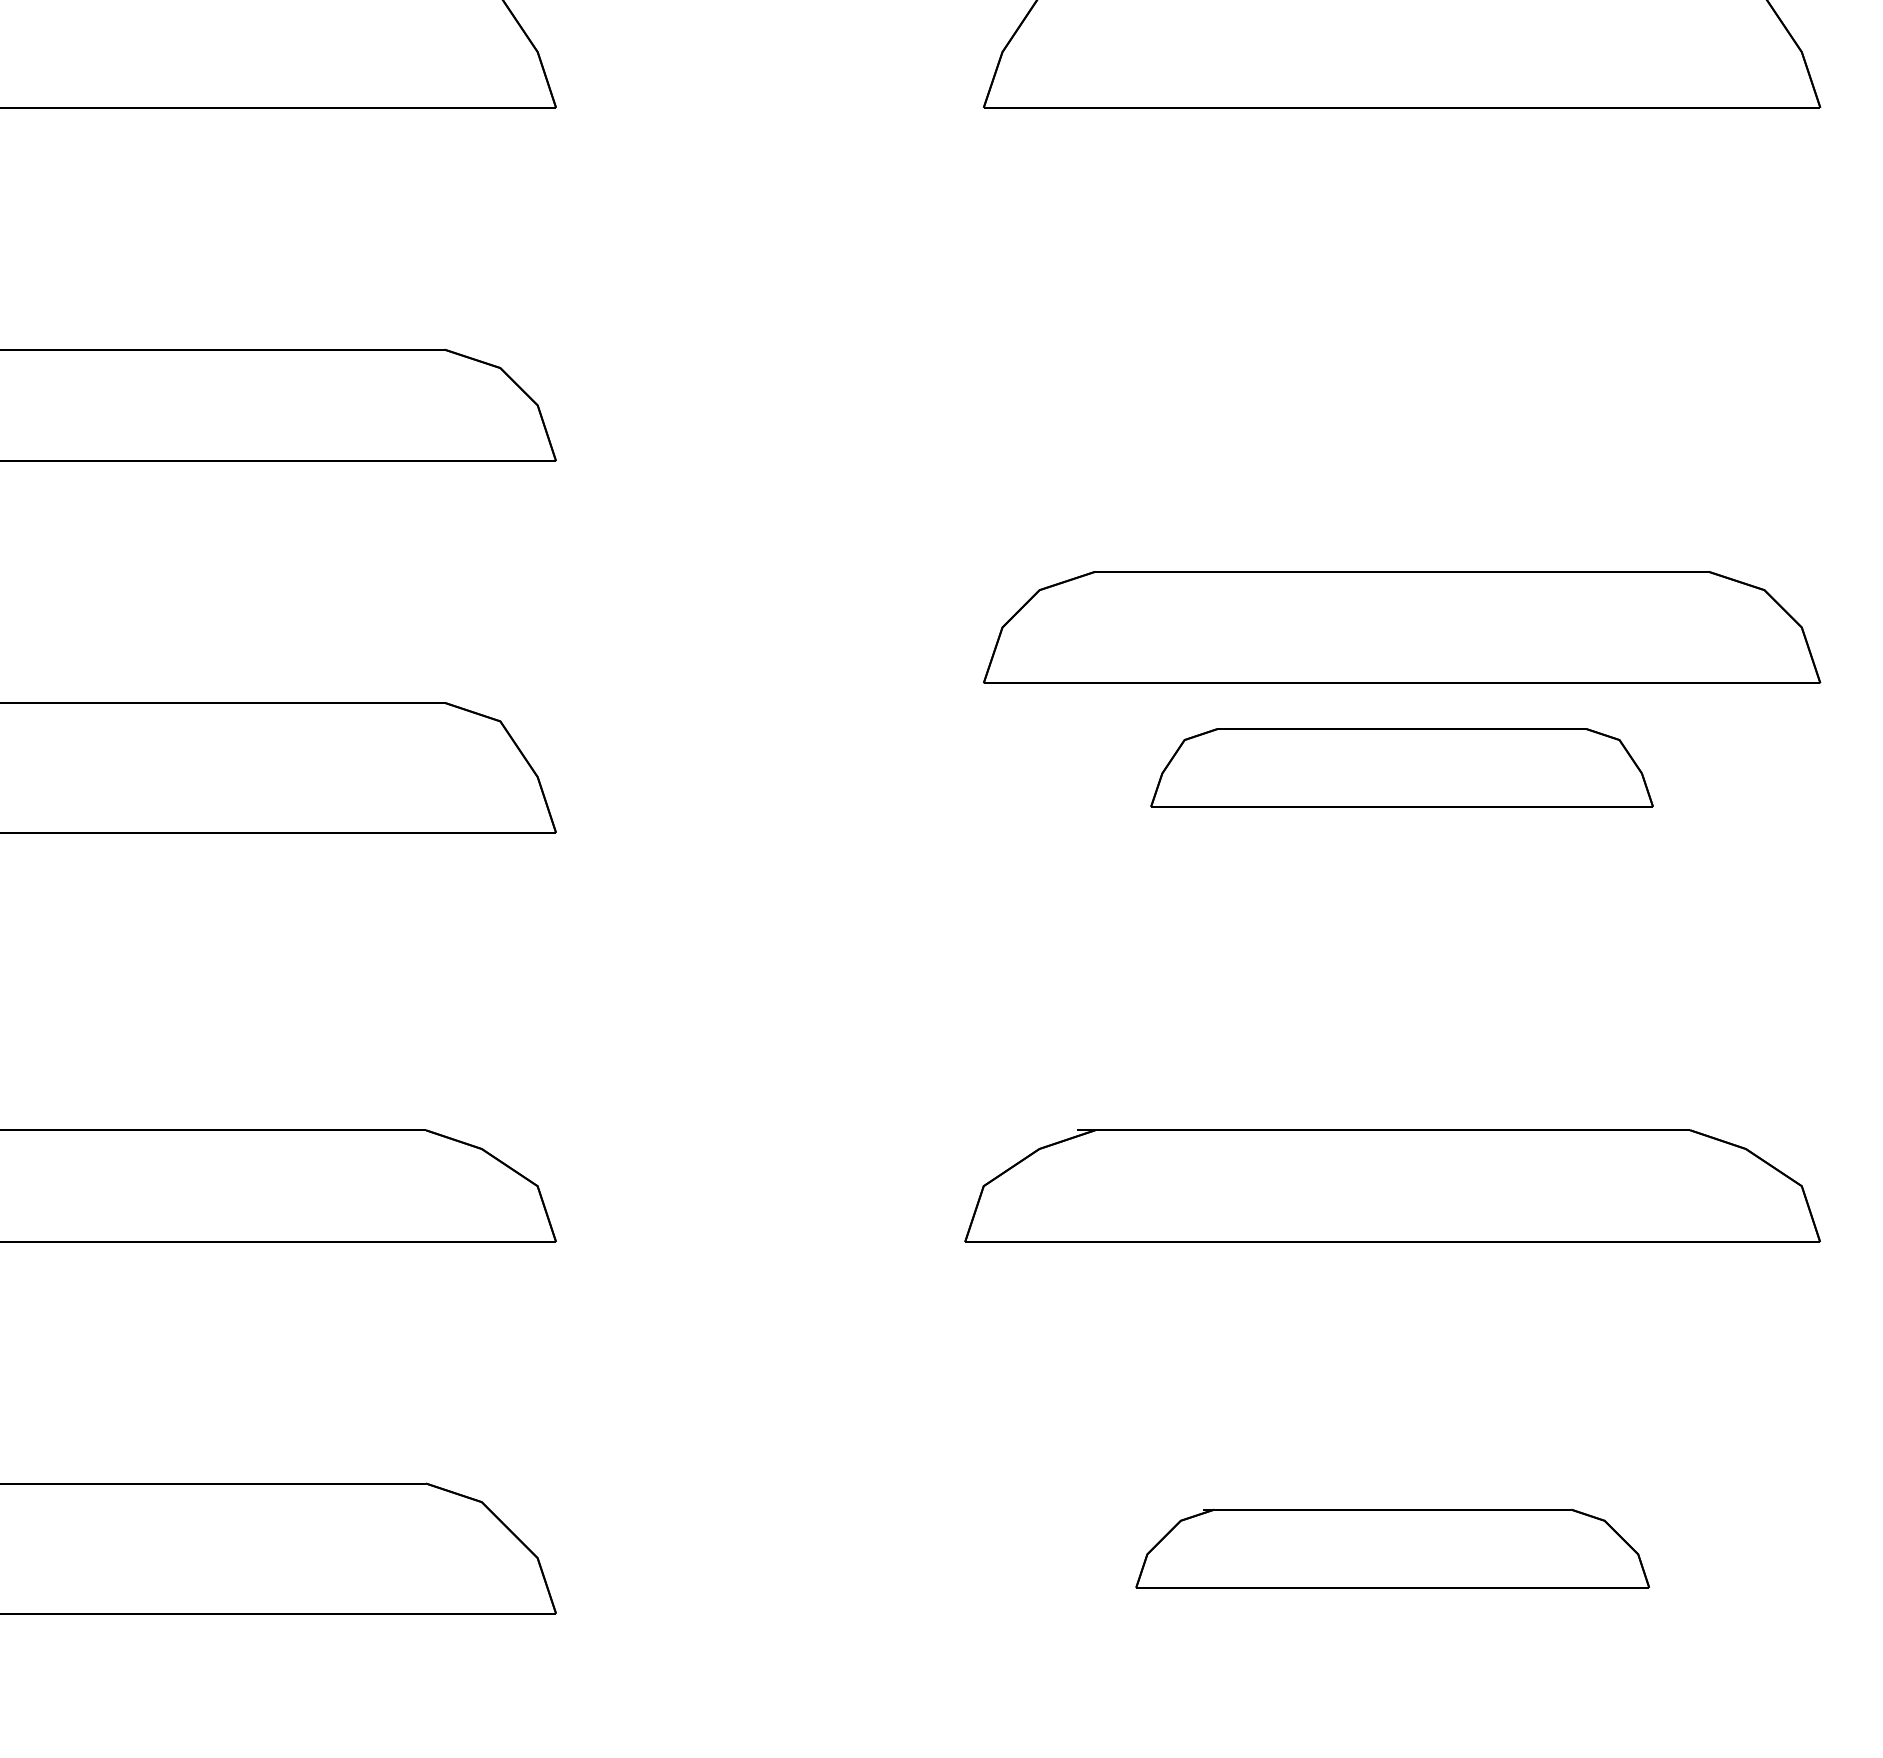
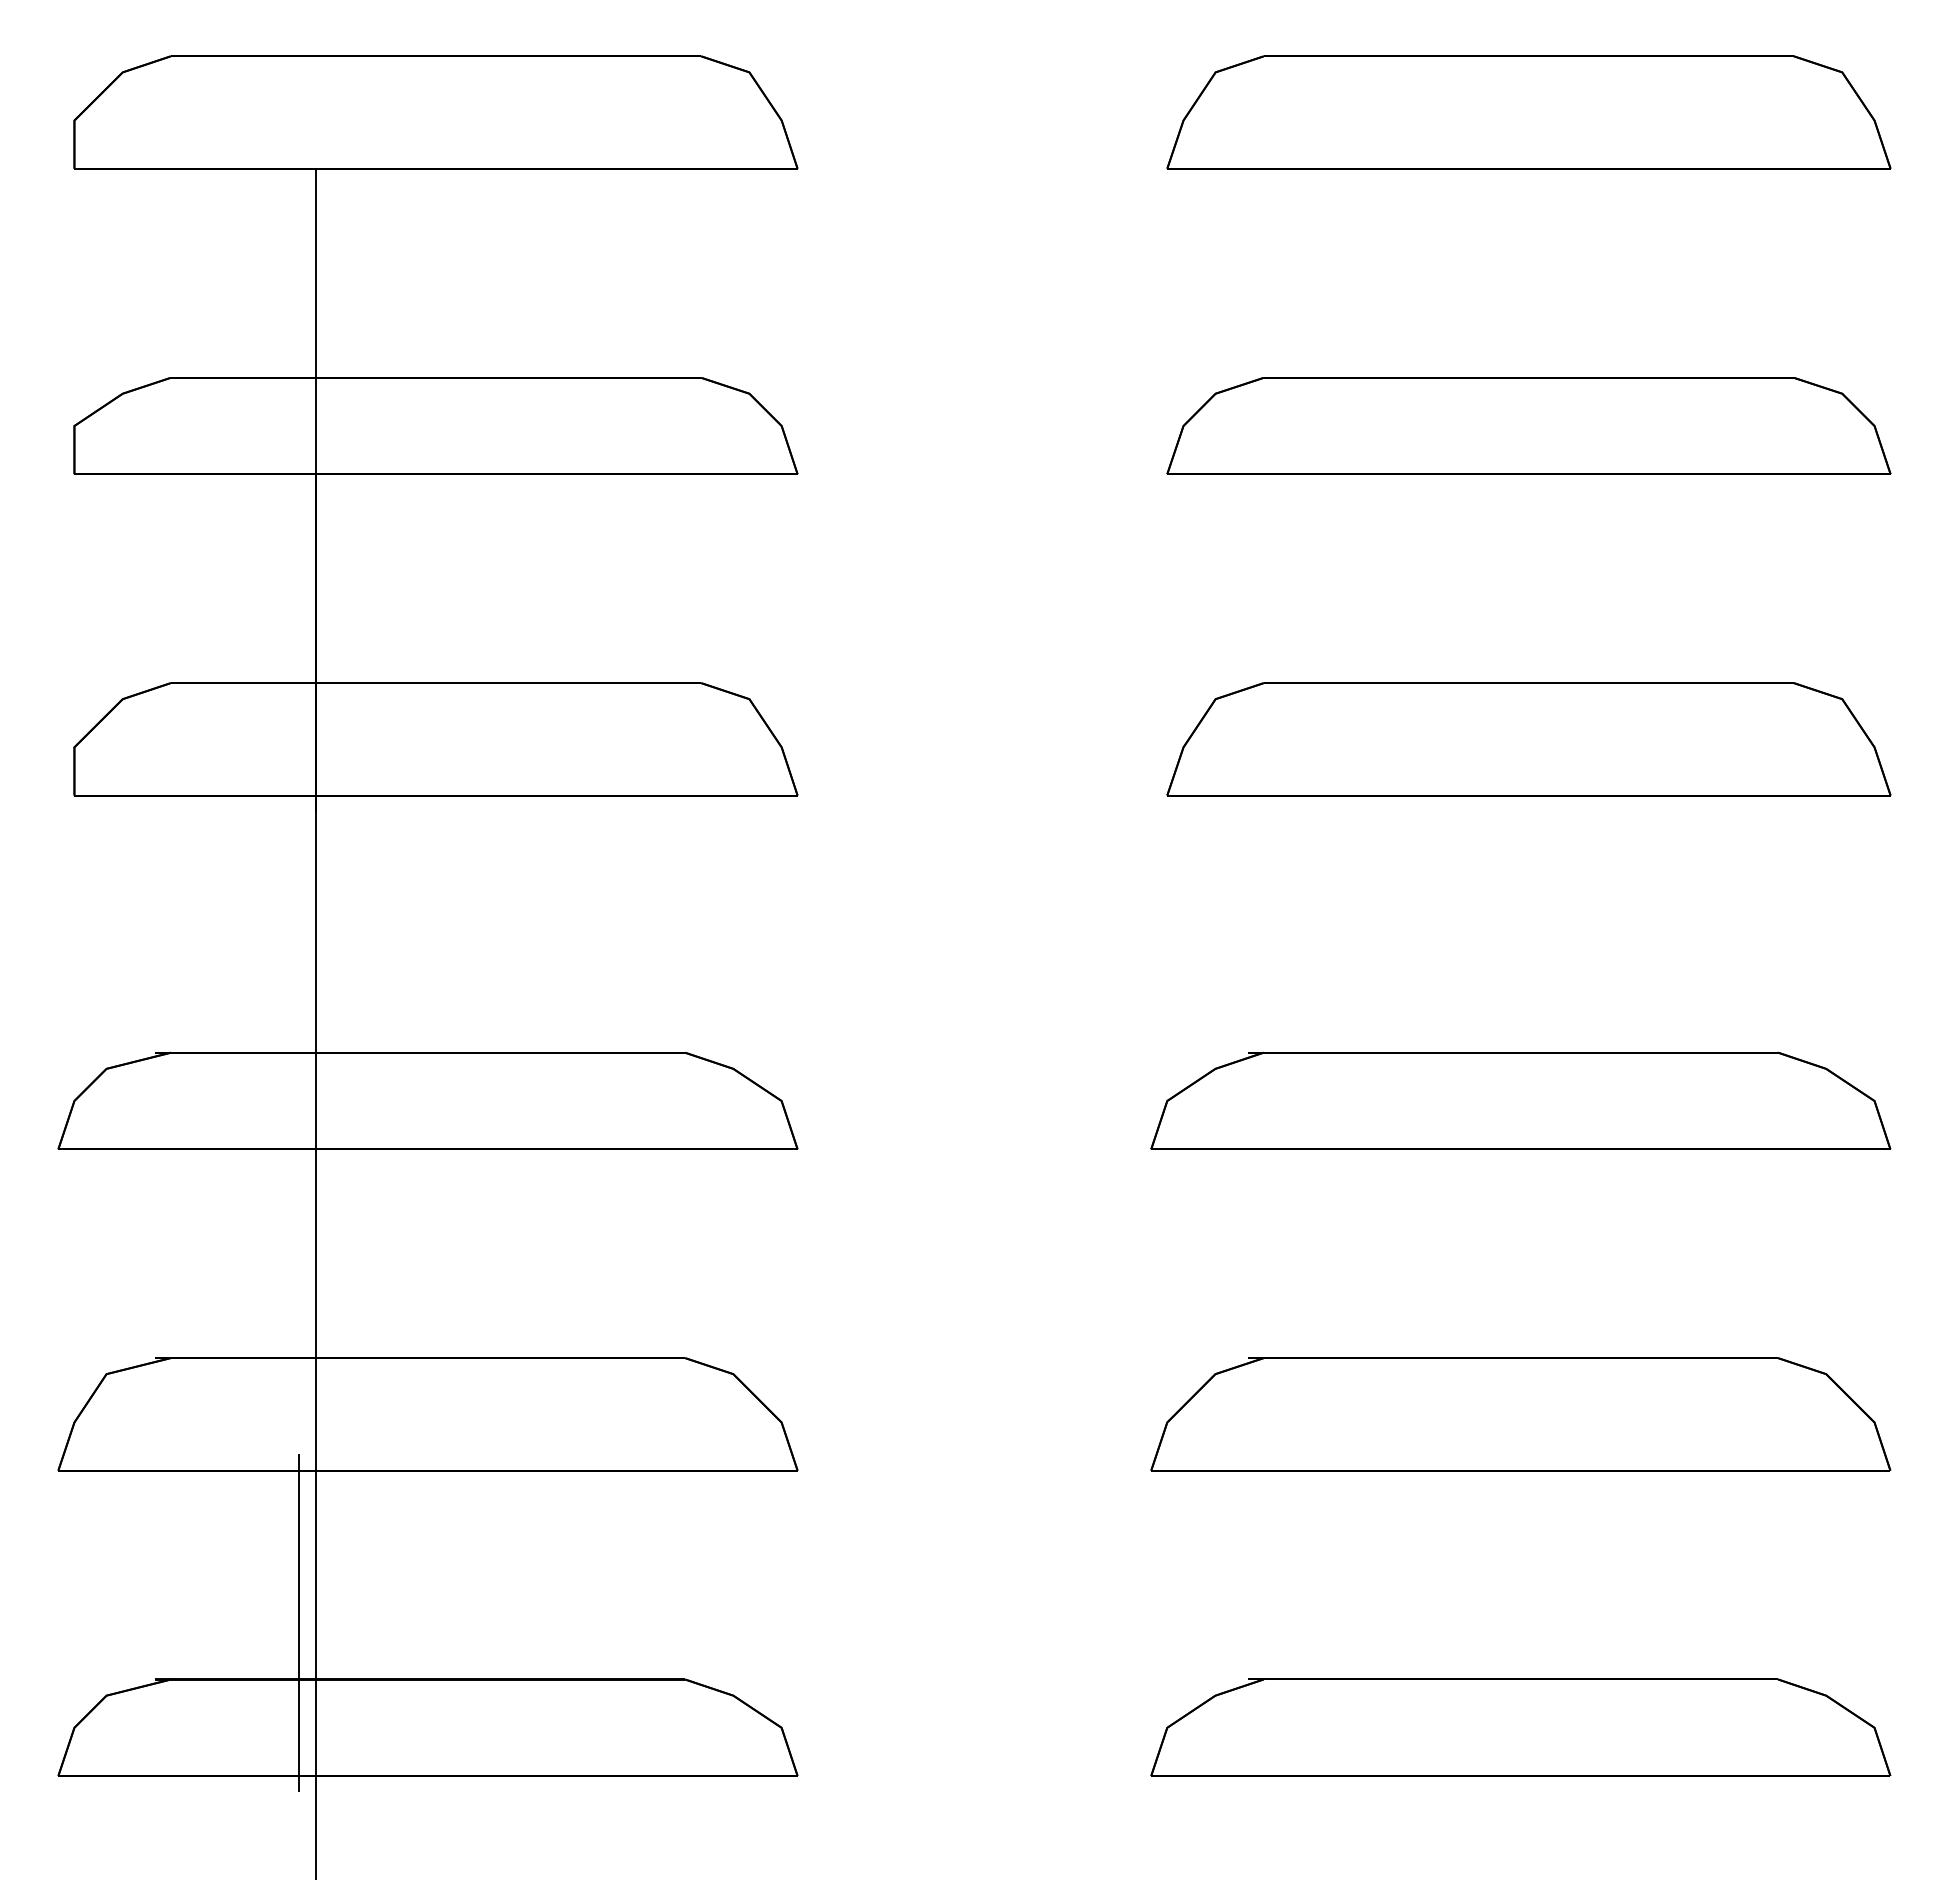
part: (1401, 626) -> (1528, 425), moved
part: (1401, 768) -> (1528, 739), size x1.67
part: (1392, 1548) -> (1520, 1414), size x1.67

